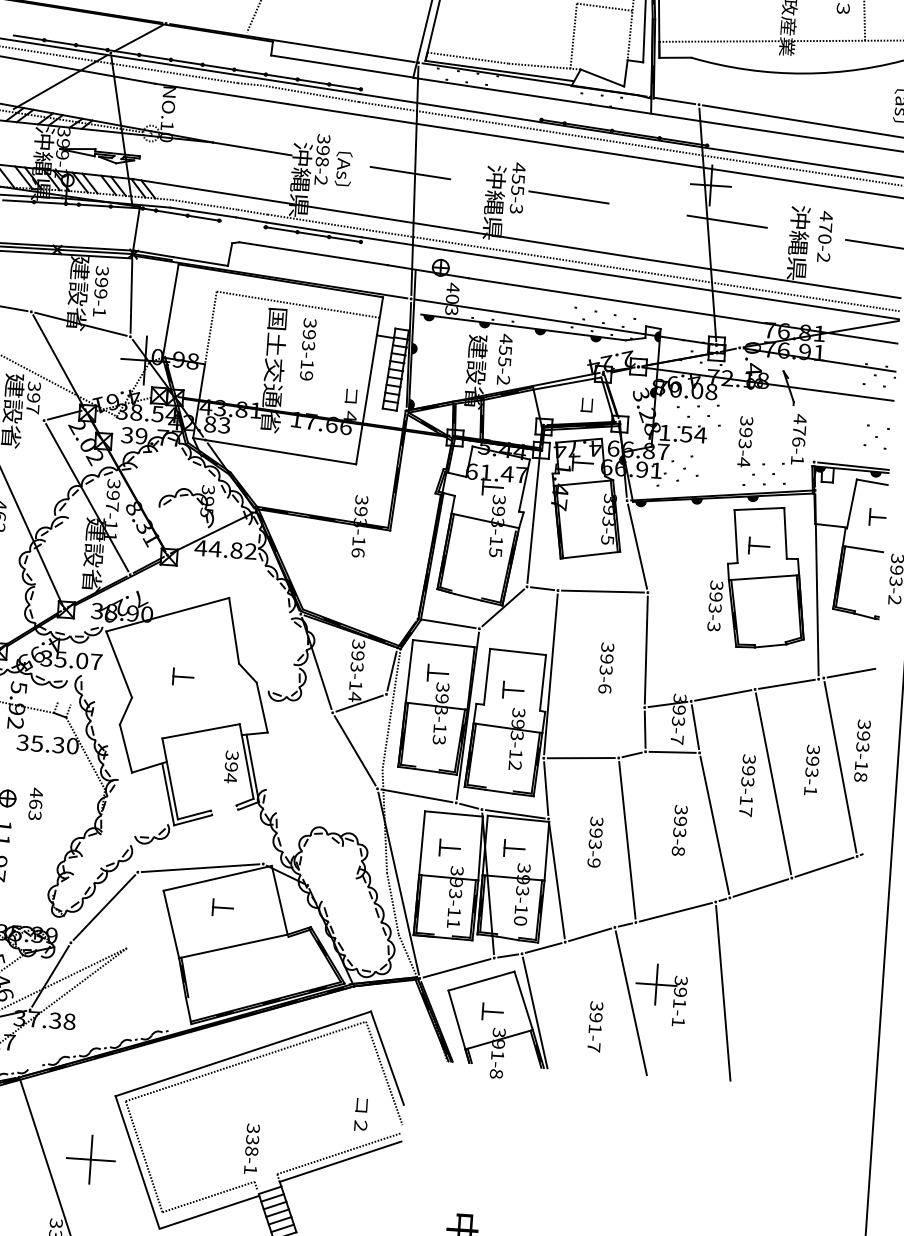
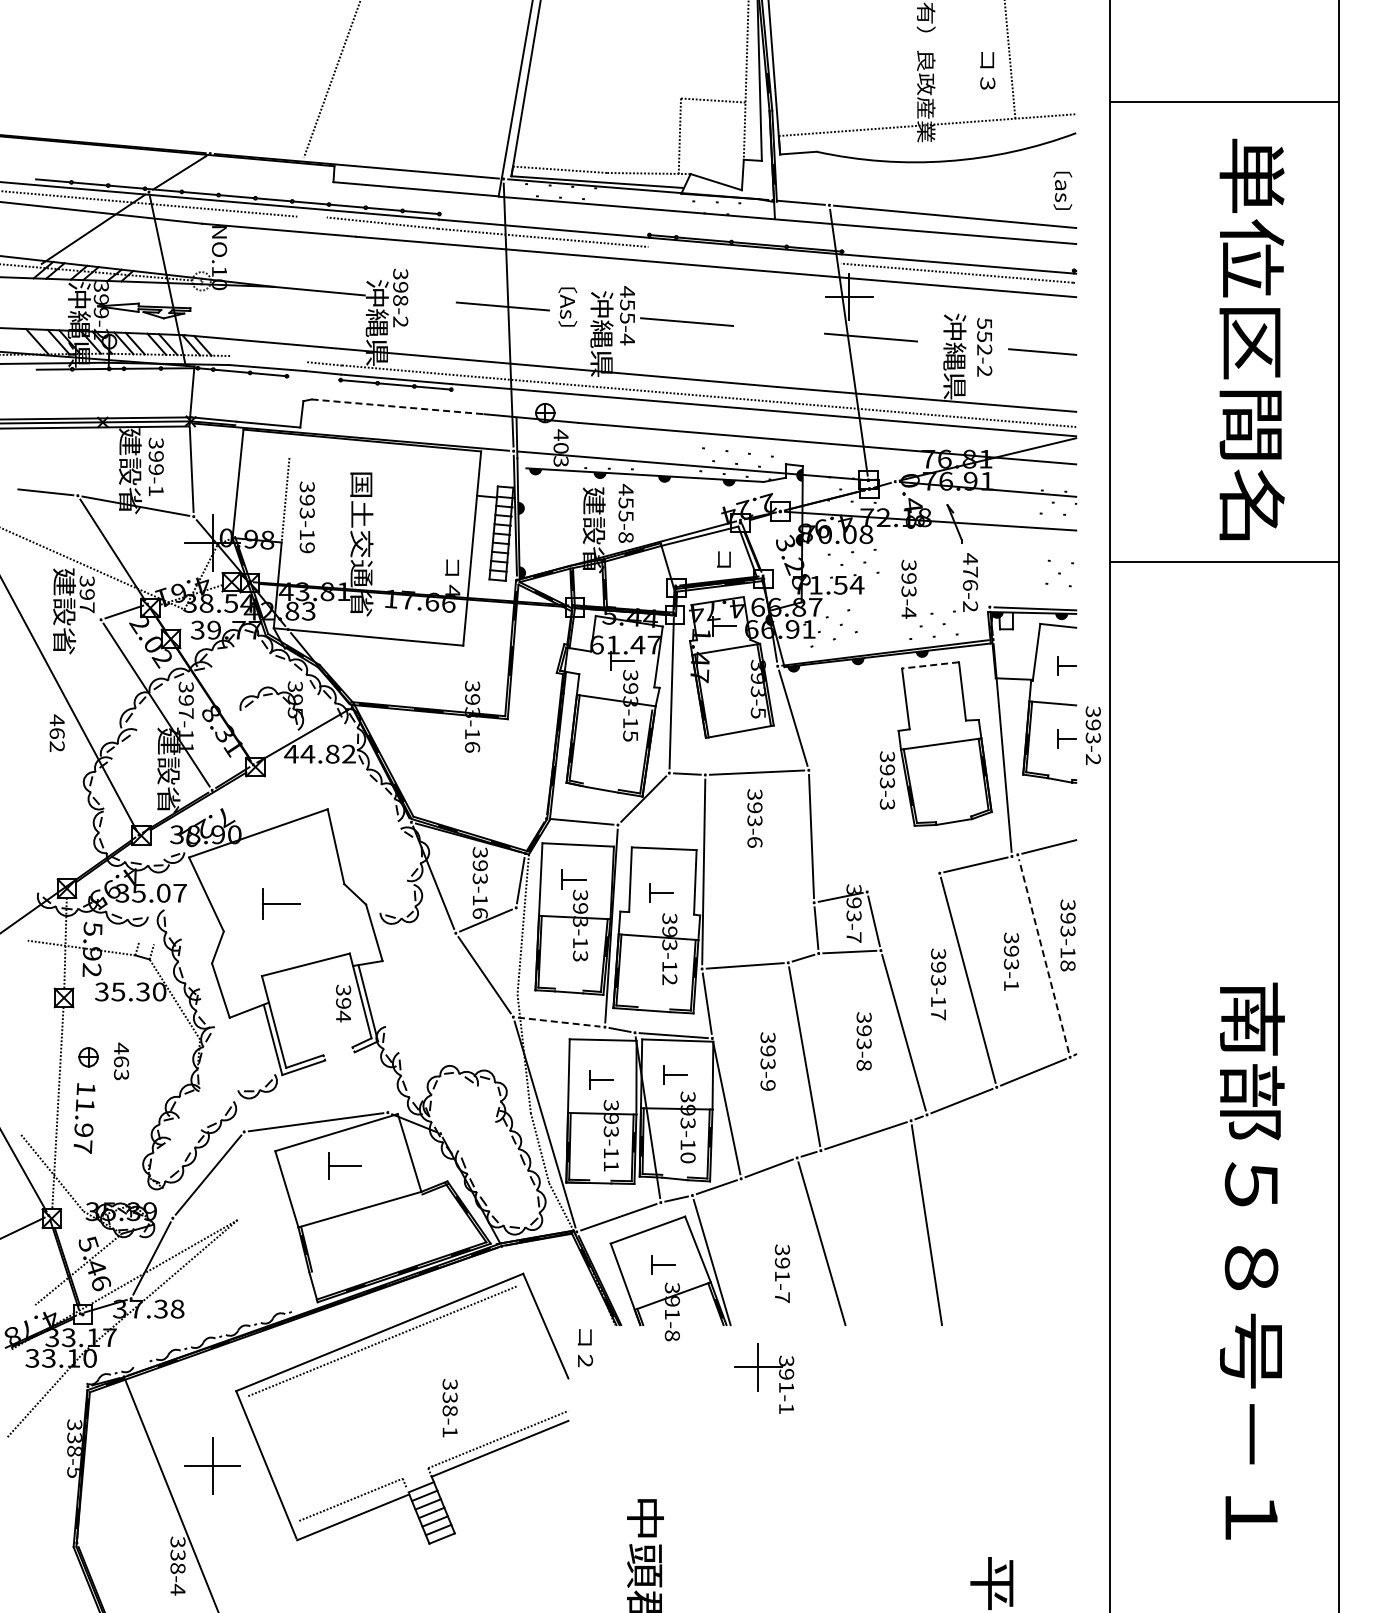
line: (250, 83) -> (311, 216), removed
line: (622, 143) -> (744, 255), removed
text: (343, 168) -> (567, 306), moved
line: (204, 205) -> (268, 359), removed
text: (516, 209) -> (627, 339), 455-3 -> 455-4
text: (825, 227) -> (984, 336), 470-2 -> 552-2
line: (313, 253) -> (397, 406), solid -> dashed
line: (297, 304) -> (383, 466), removed
text: (307, 349) -> (306, 517), moved
text: (502, 380) -> (625, 537), 455-2 -> 455-8
text: (797, 460) -> (970, 606), 476-1 -> 476-2
line: (759, 509) -> (930, 665), solid -> dashed
part: (759, 545) -> (933, 707), removed
part: (872, 580) -> (1066, 738), added
text: (605, 668) -> (754, 818), moved
part: (183, 676) -> (281, 903), size x1.6
line: (723, 695) -> (903, 882), removed
text: (354, 697) -> (479, 913), 393-14 -> 393-16
line: (840, 767) -> (1044, 956), solid -> dashed
line: (417, 796) -> (559, 1022), solid -> dashed
part: (222, 907) -> (344, 1165), size x1.4
part: (661, 994) -> (764, 1378), moved
line: (384, 1073) -> (543, 1343), removed
text: (361, 1115) -> (585, 1348), moved
text: (251, 1149) -> (449, 1408), moved
line: (143, 1156) -> (273, 1458), removed

